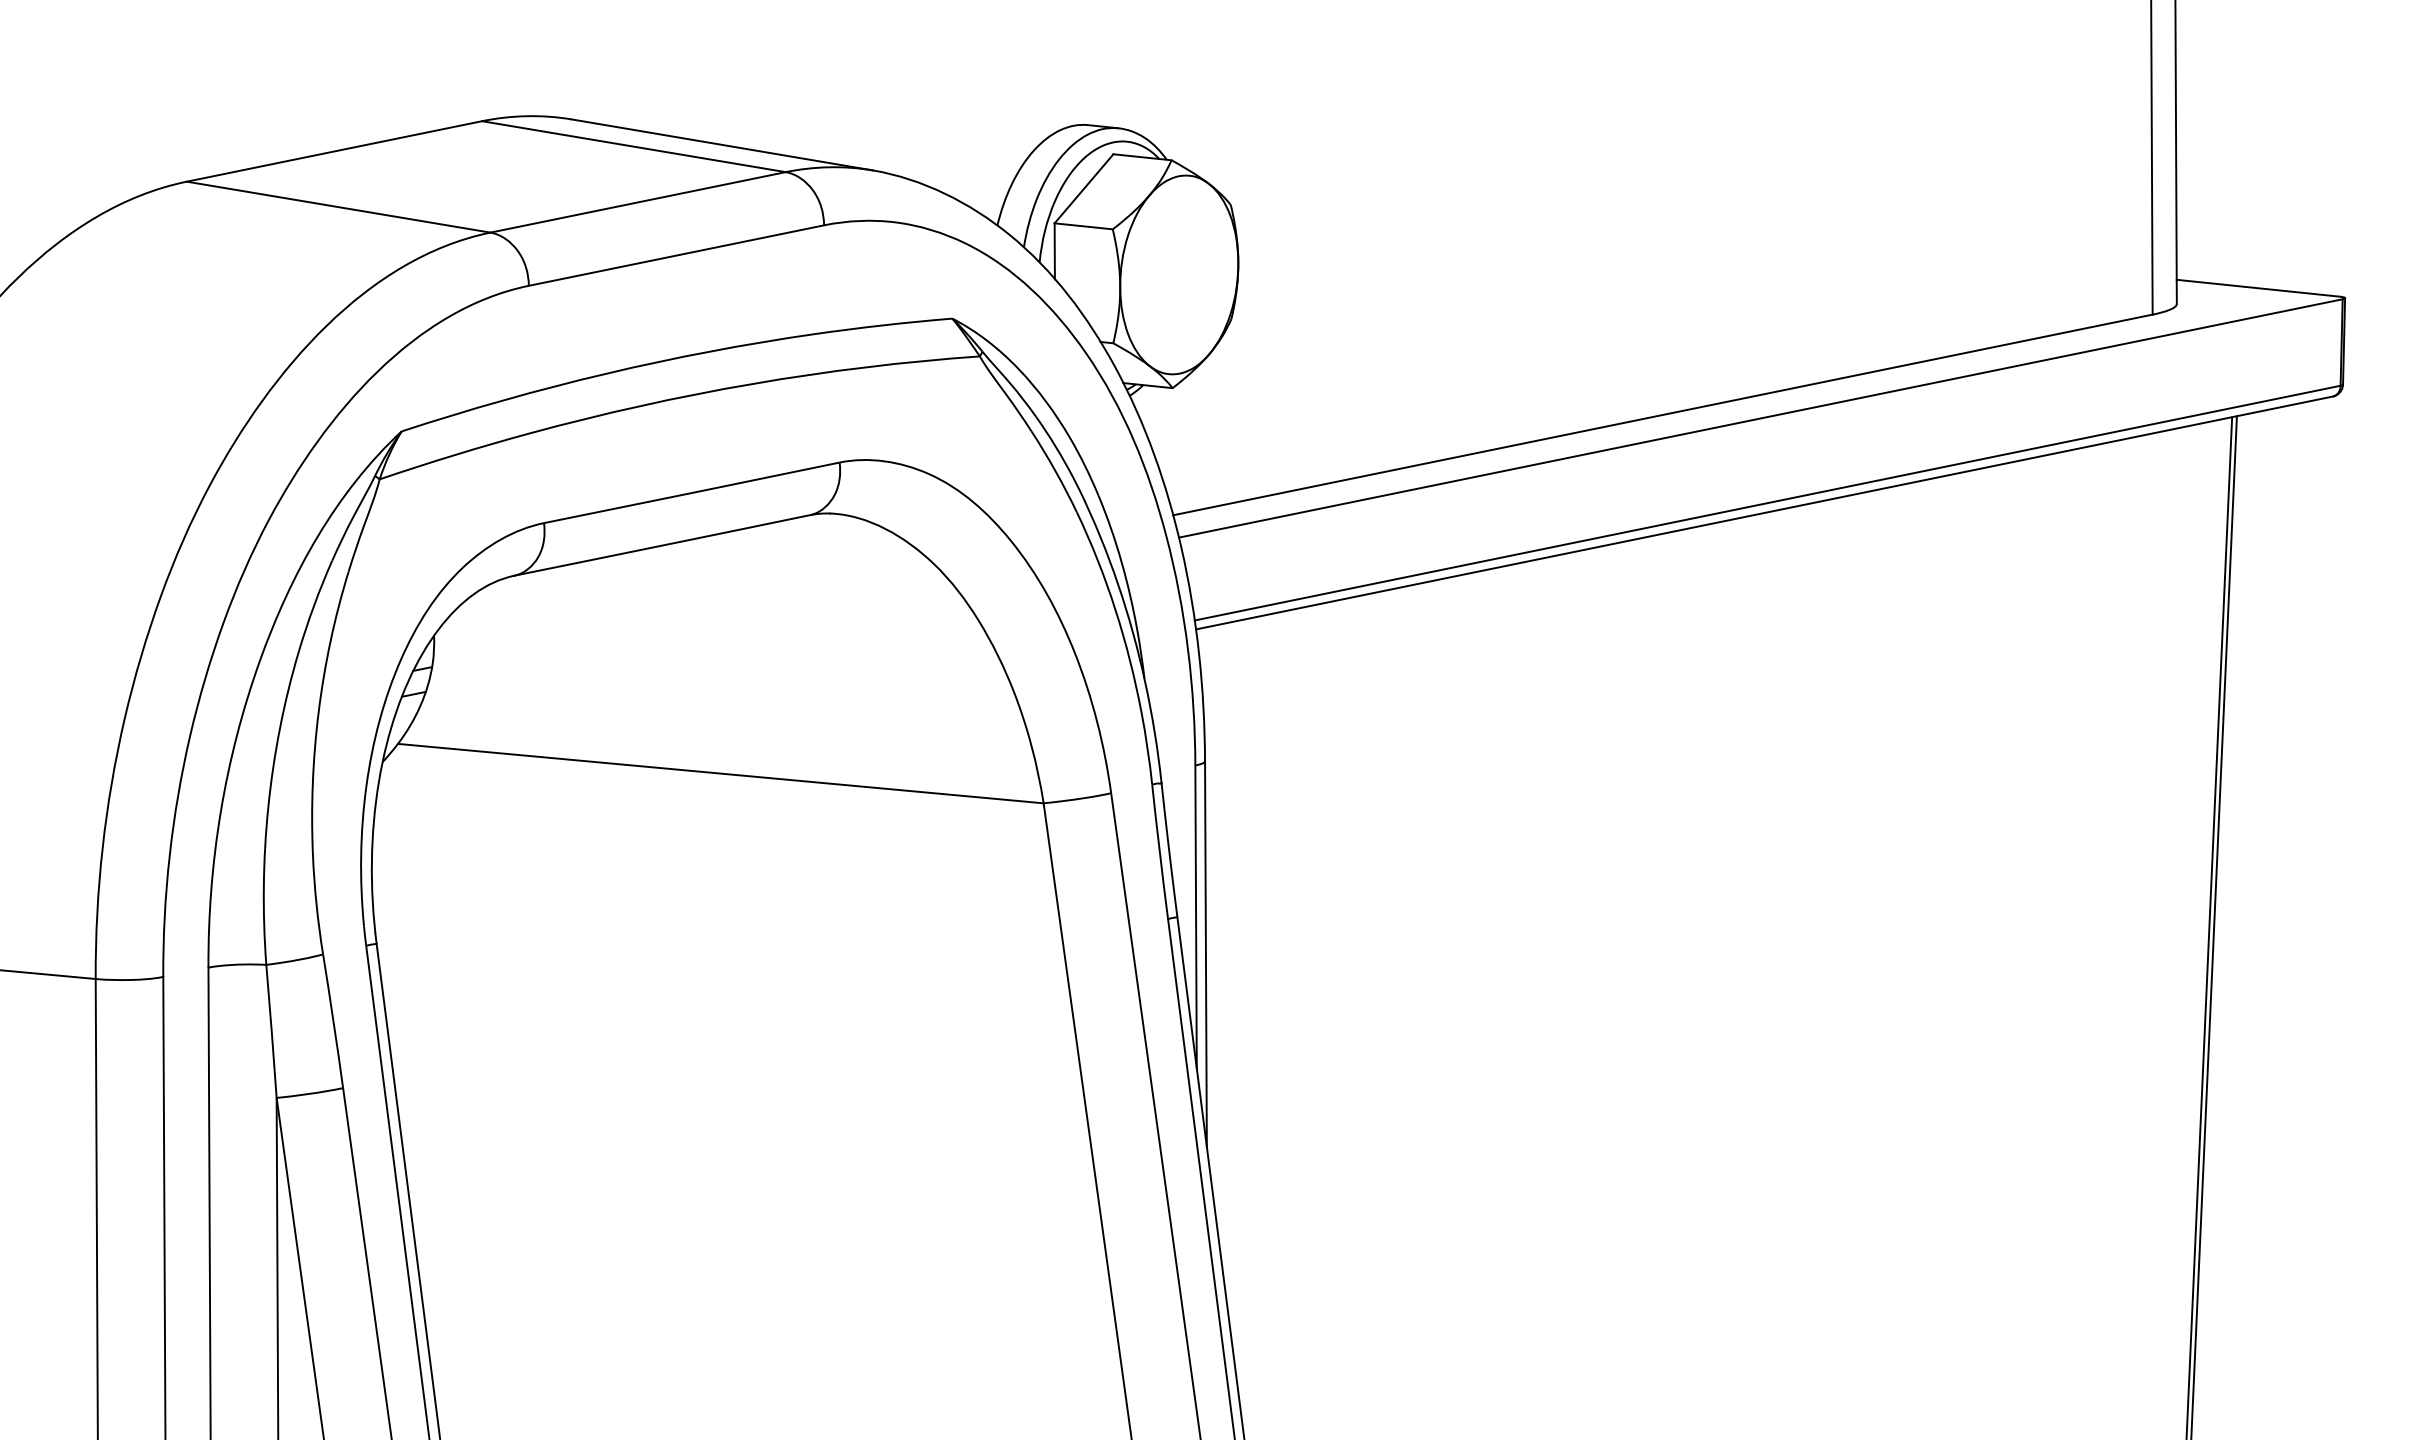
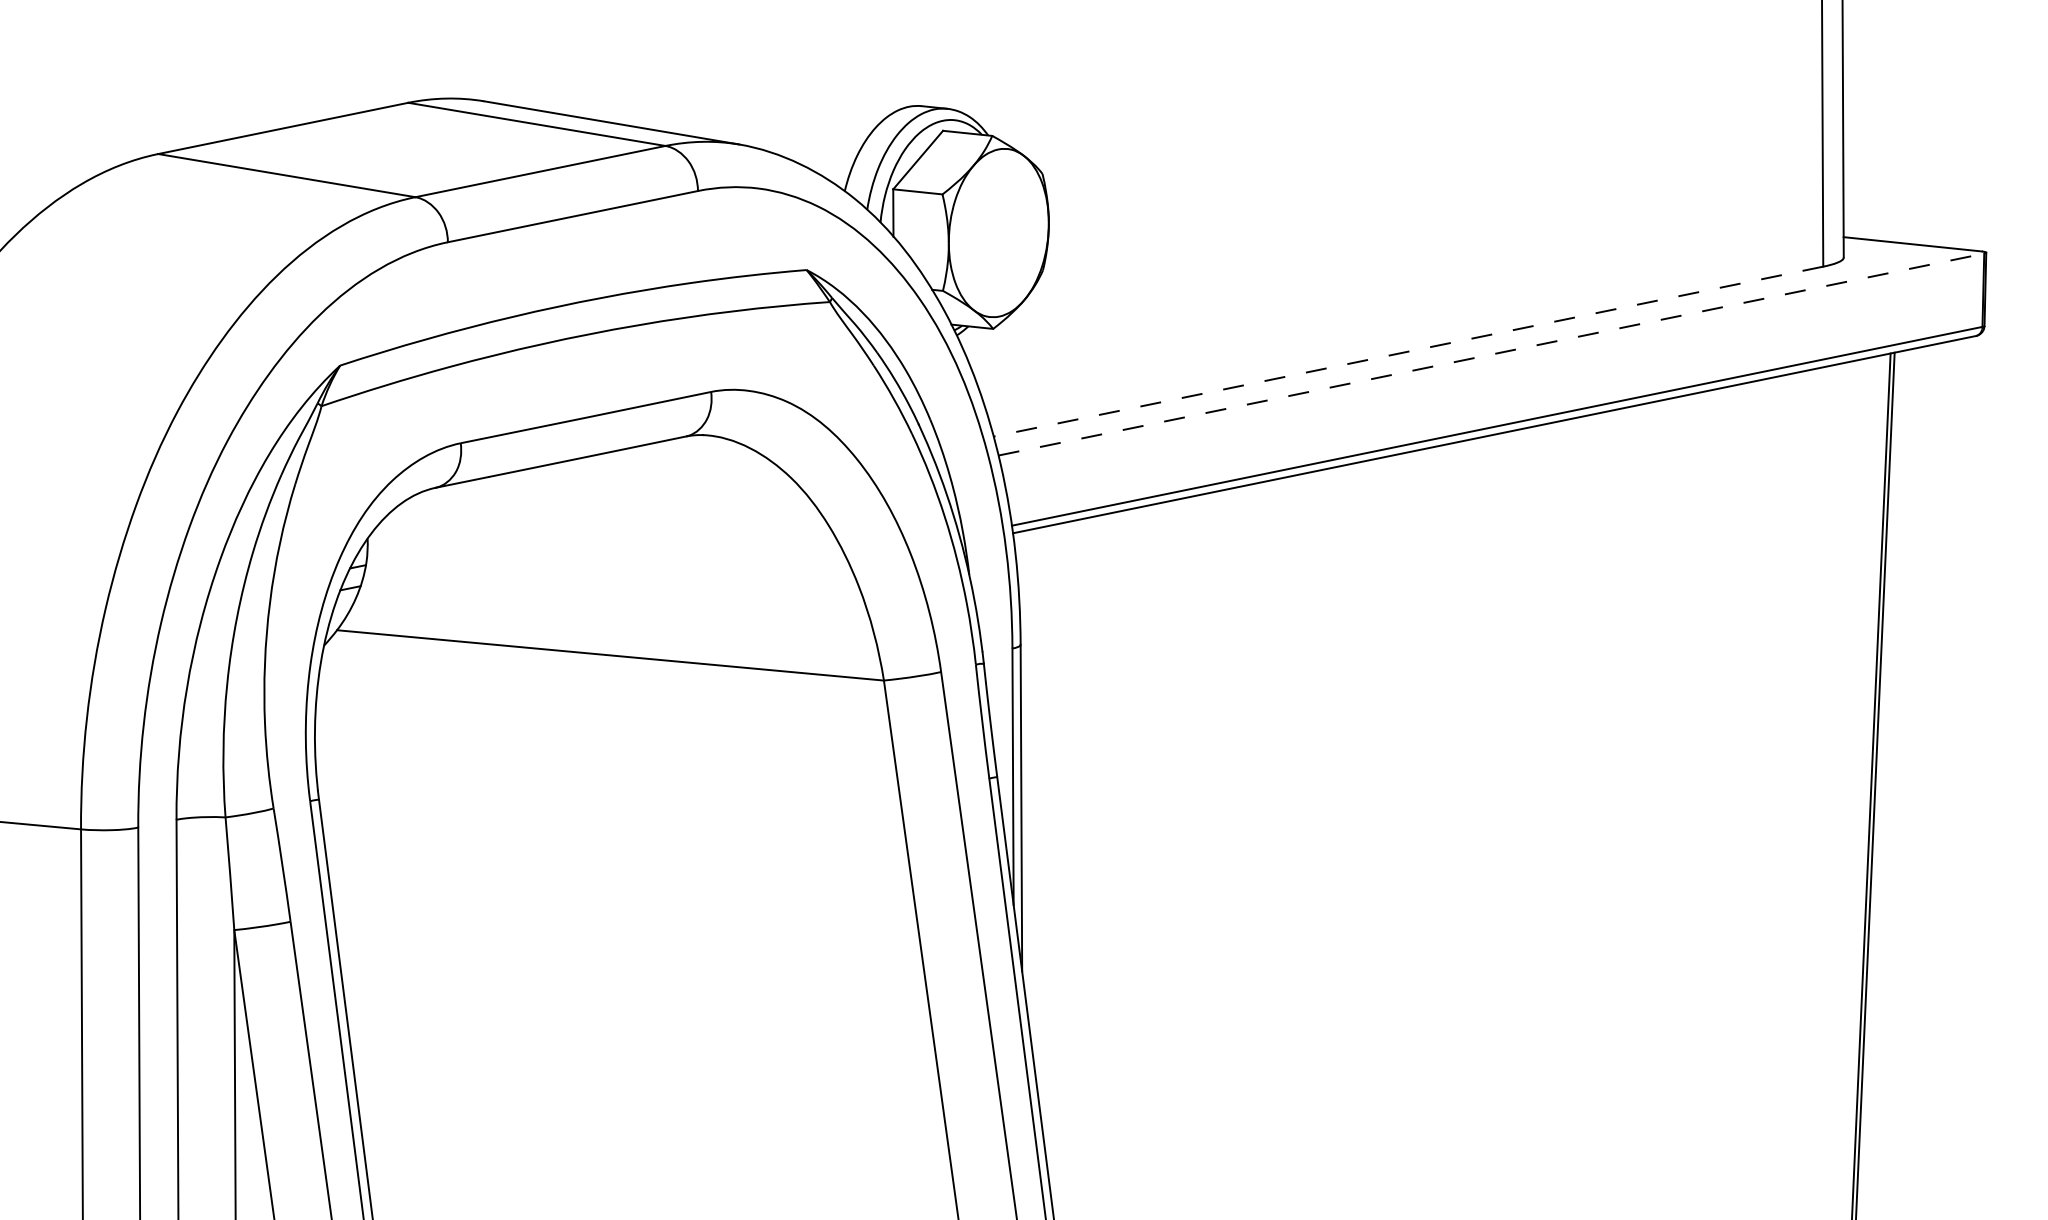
line: (1662, 414) -> (1408, 351), solid -> dashed
line: (1760, 418) -> (1491, 354), solid -> dashed

